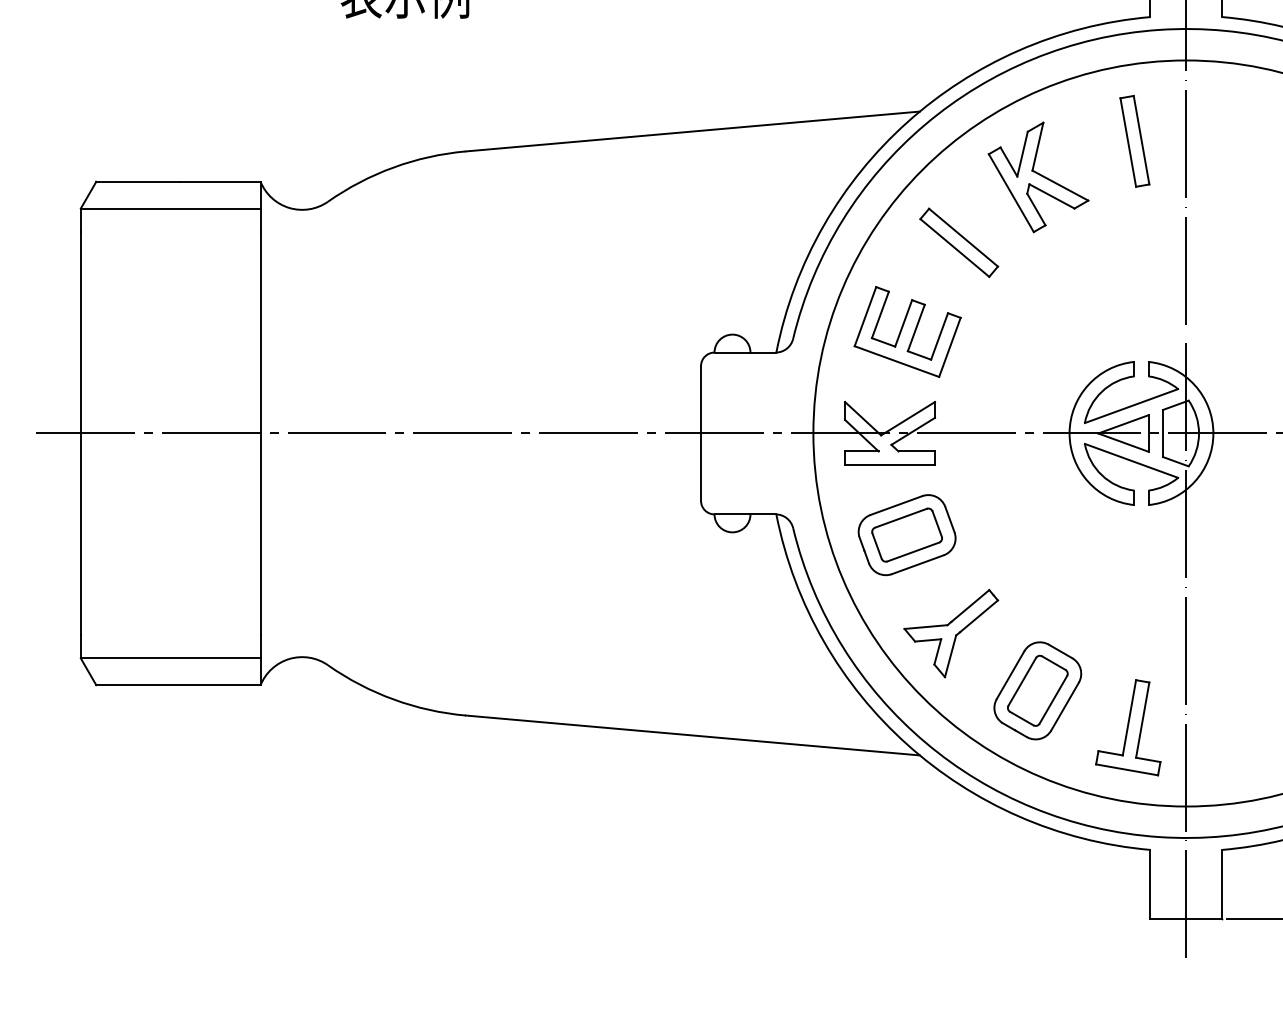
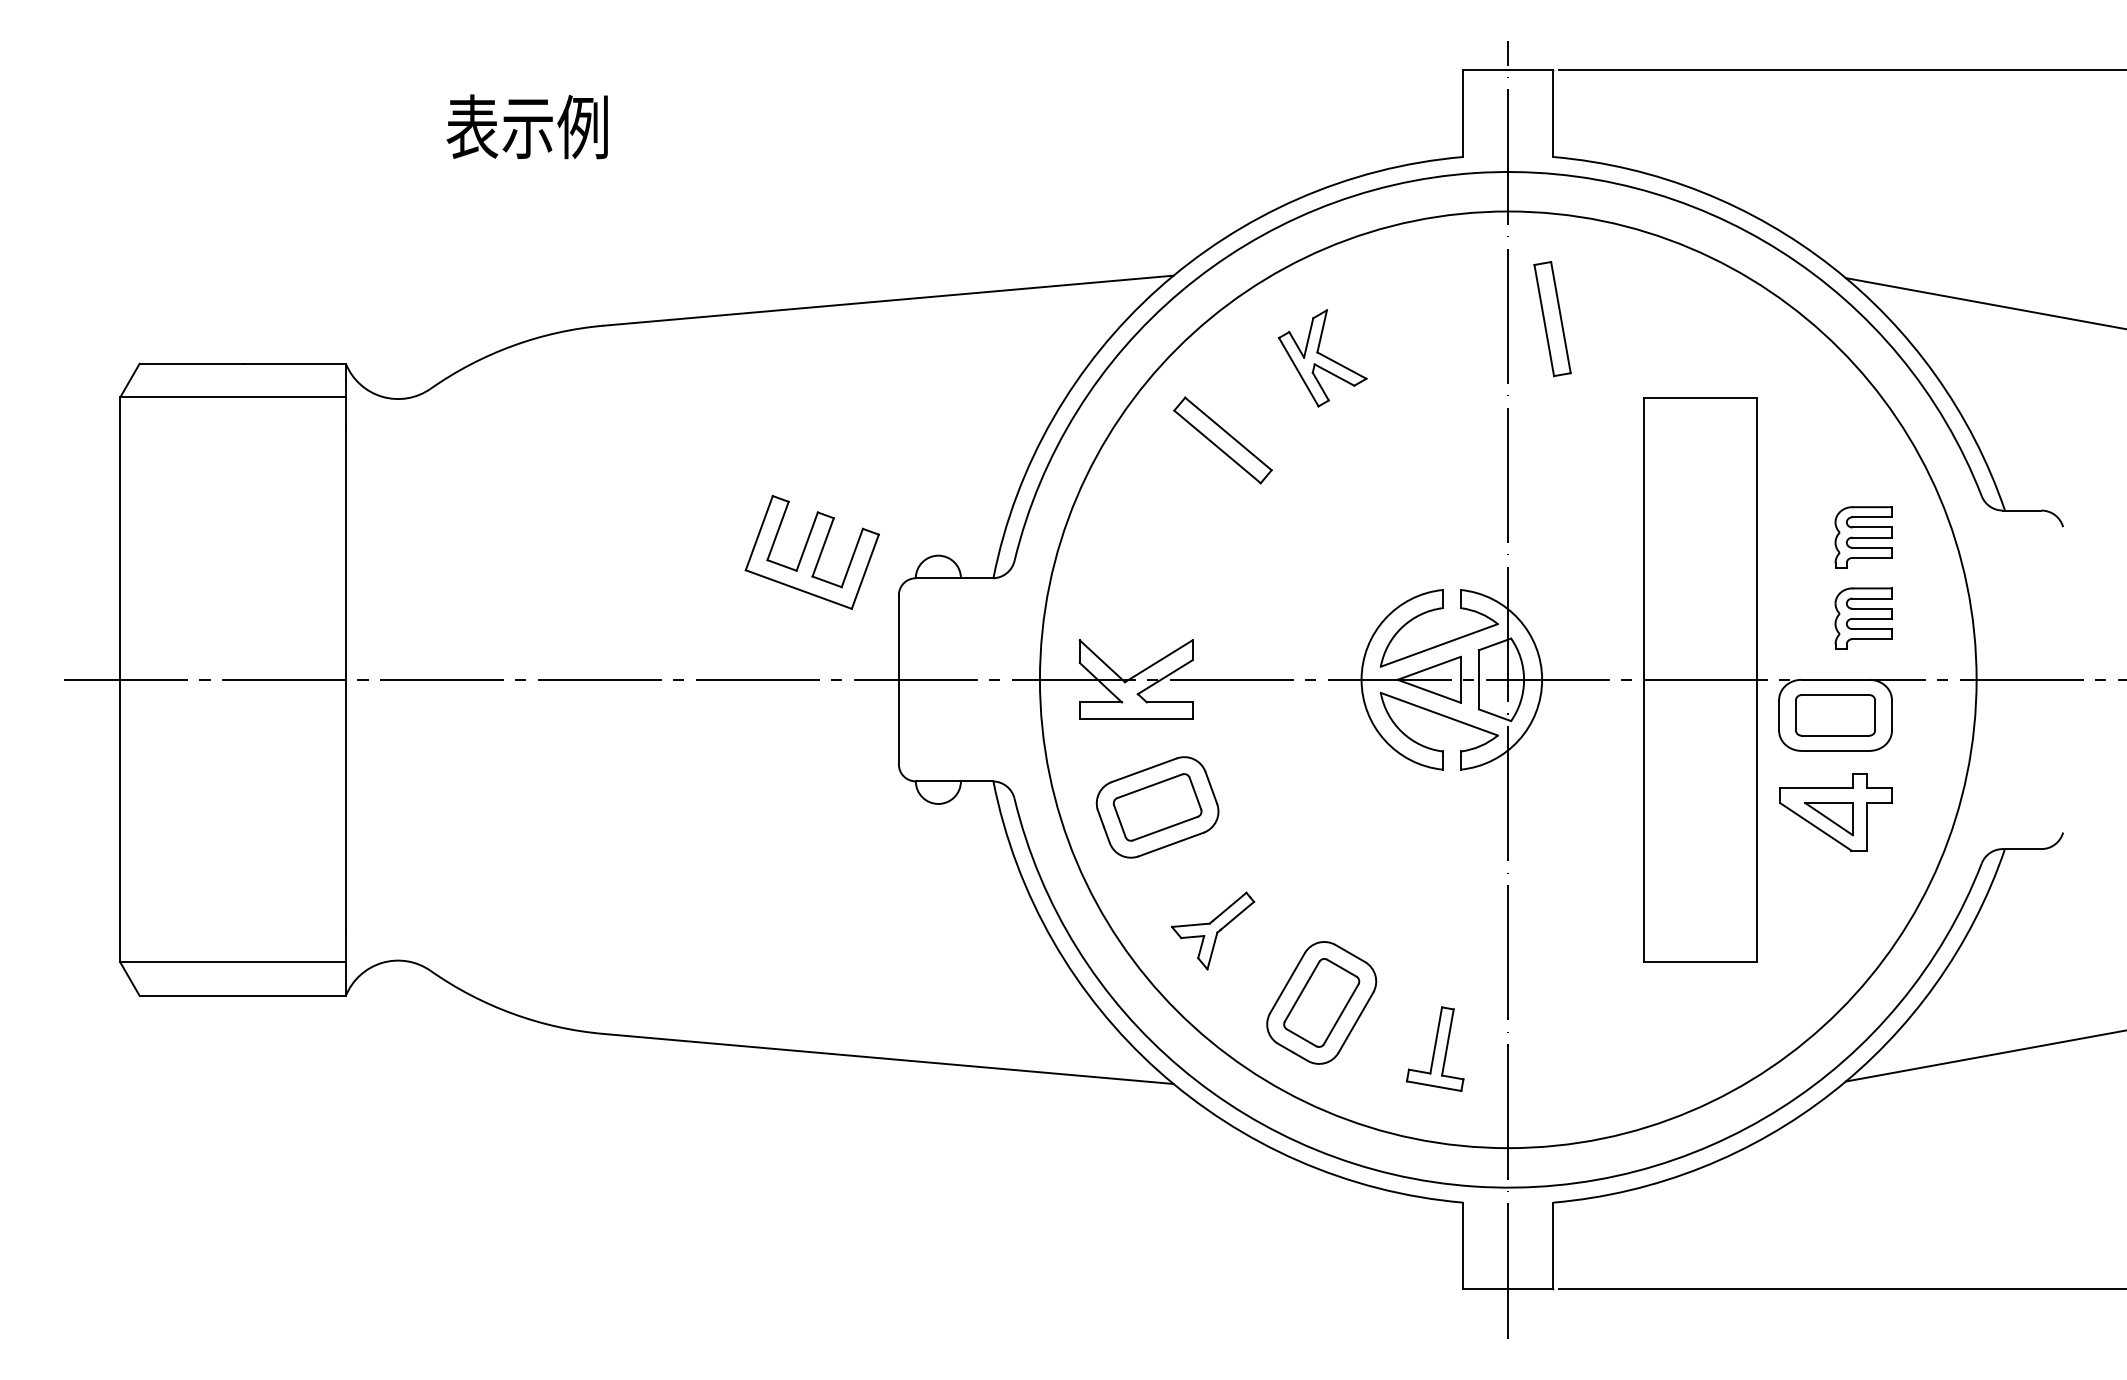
part: (1134, 141) -> (1552, 319), moved
part: (1038, 177) -> (1322, 358), size x0.7
part: (907, 332) -> (811, 552), moved
part: (950, 633) -> (1212, 930), size x0.7
part: (1127, 727) -> (1434, 1048), size x0.7

